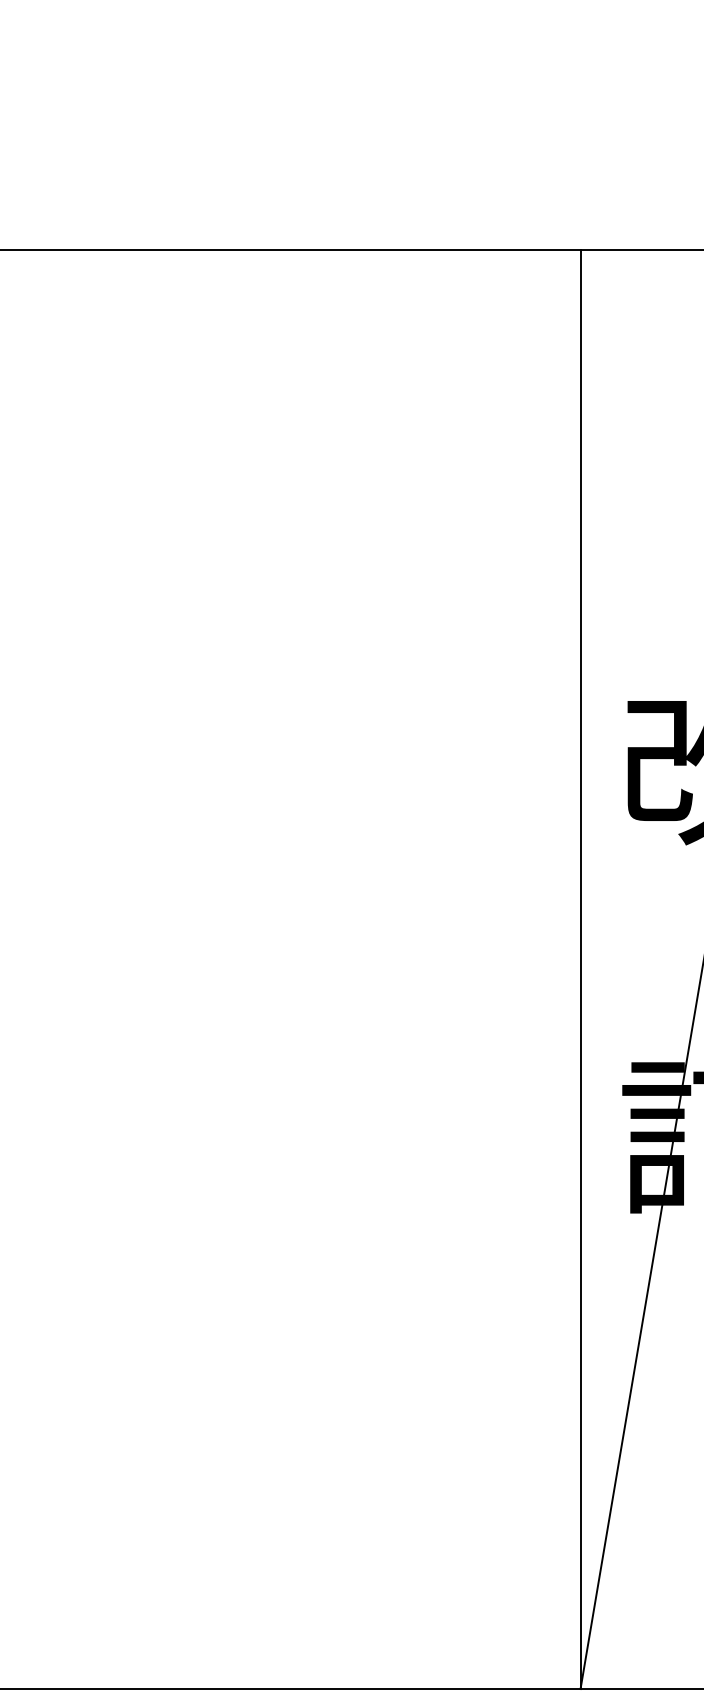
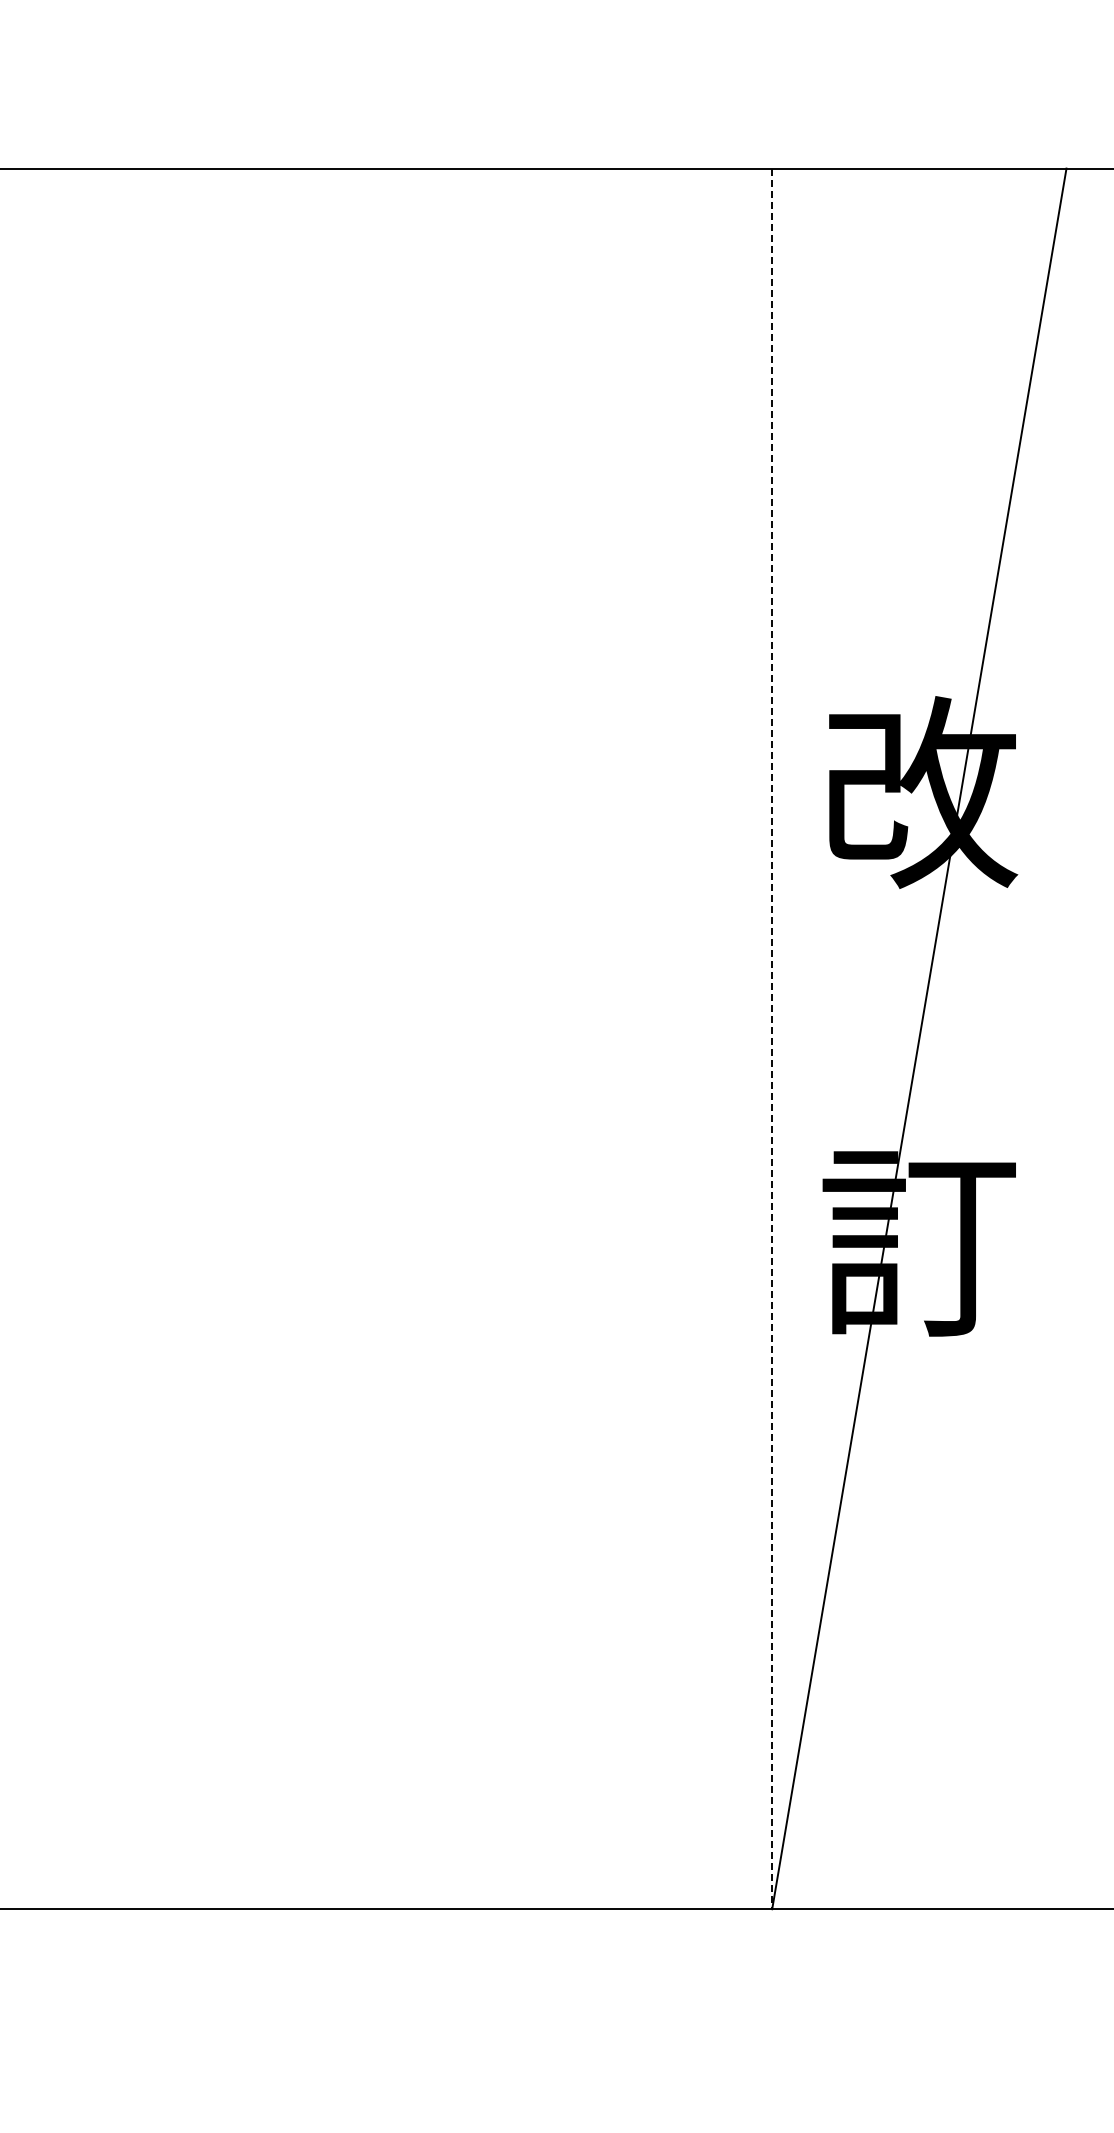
line: (580, 969) -> (772, 1039), solid -> dashed

